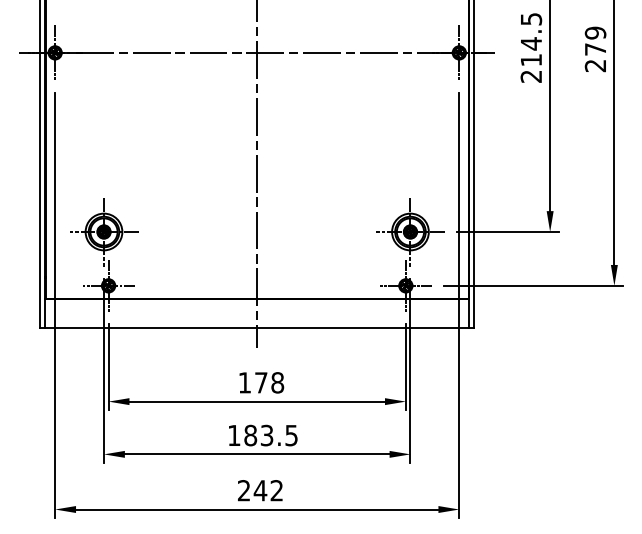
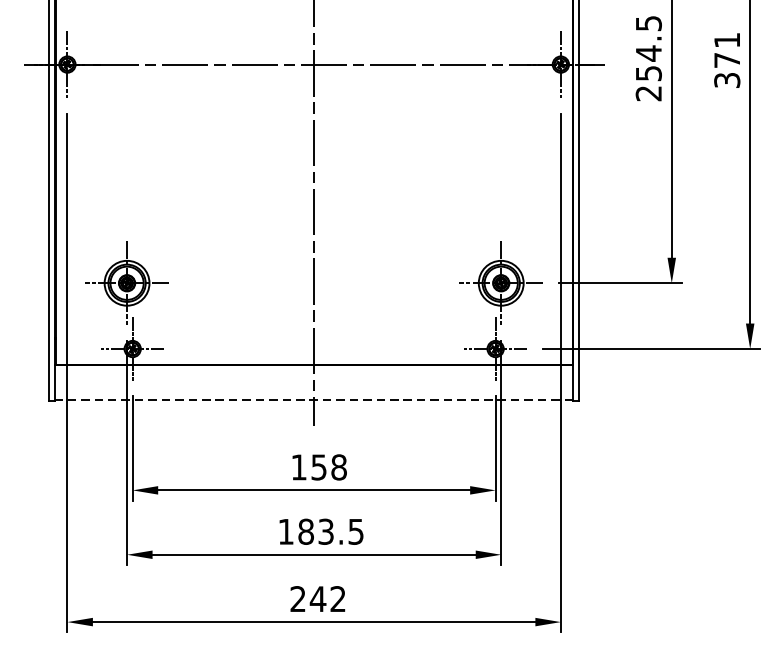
text: (595, 49) -> (727, 60), 279 -> 371
text: (531, 60) -> (648, 73), 214.5 -> 254.5
line: (256, 327) -> (313, 399), solid -> dashed
text: (261, 382) -> (319, 467), 178 -> 158

